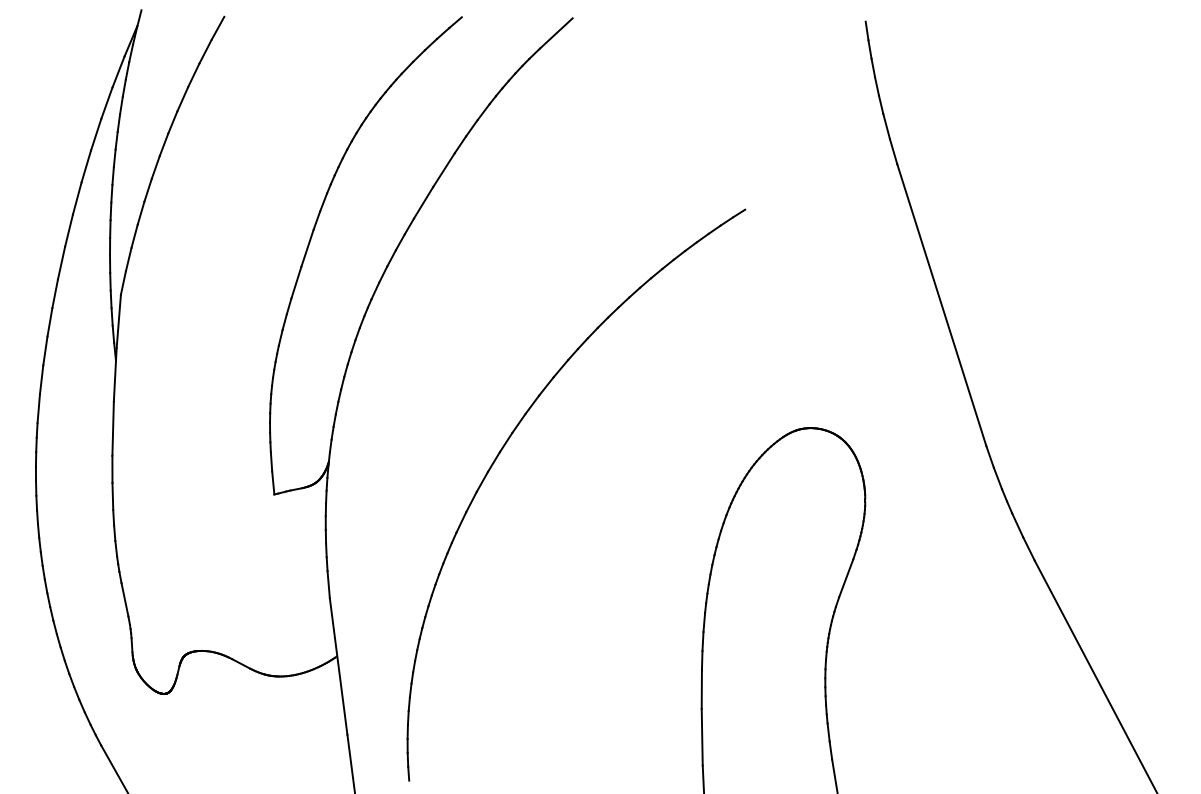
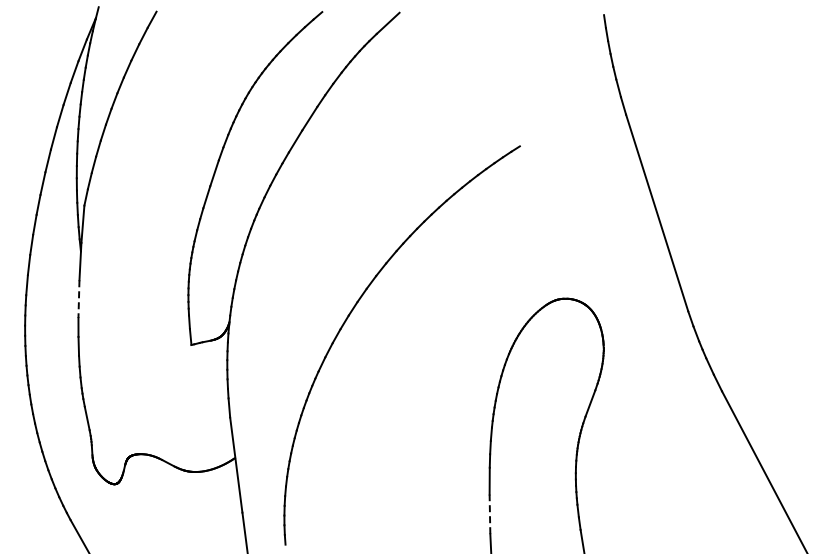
line: (112, 429) -> (78, 299), solid -> dashed
line: (701, 737) -> (489, 514), solid -> dashed

